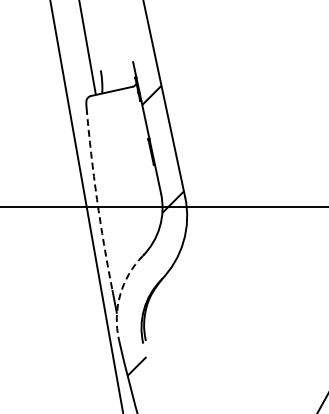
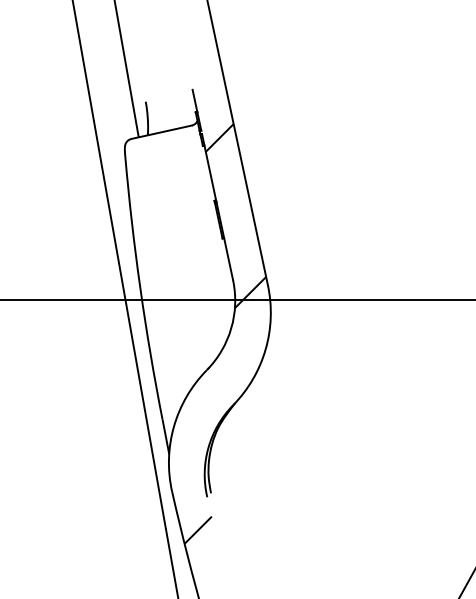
arc: (97, 199) -> (141, 288), dashed -> solid
arc: (120, 294) -> (174, 426), dashed -> solid

